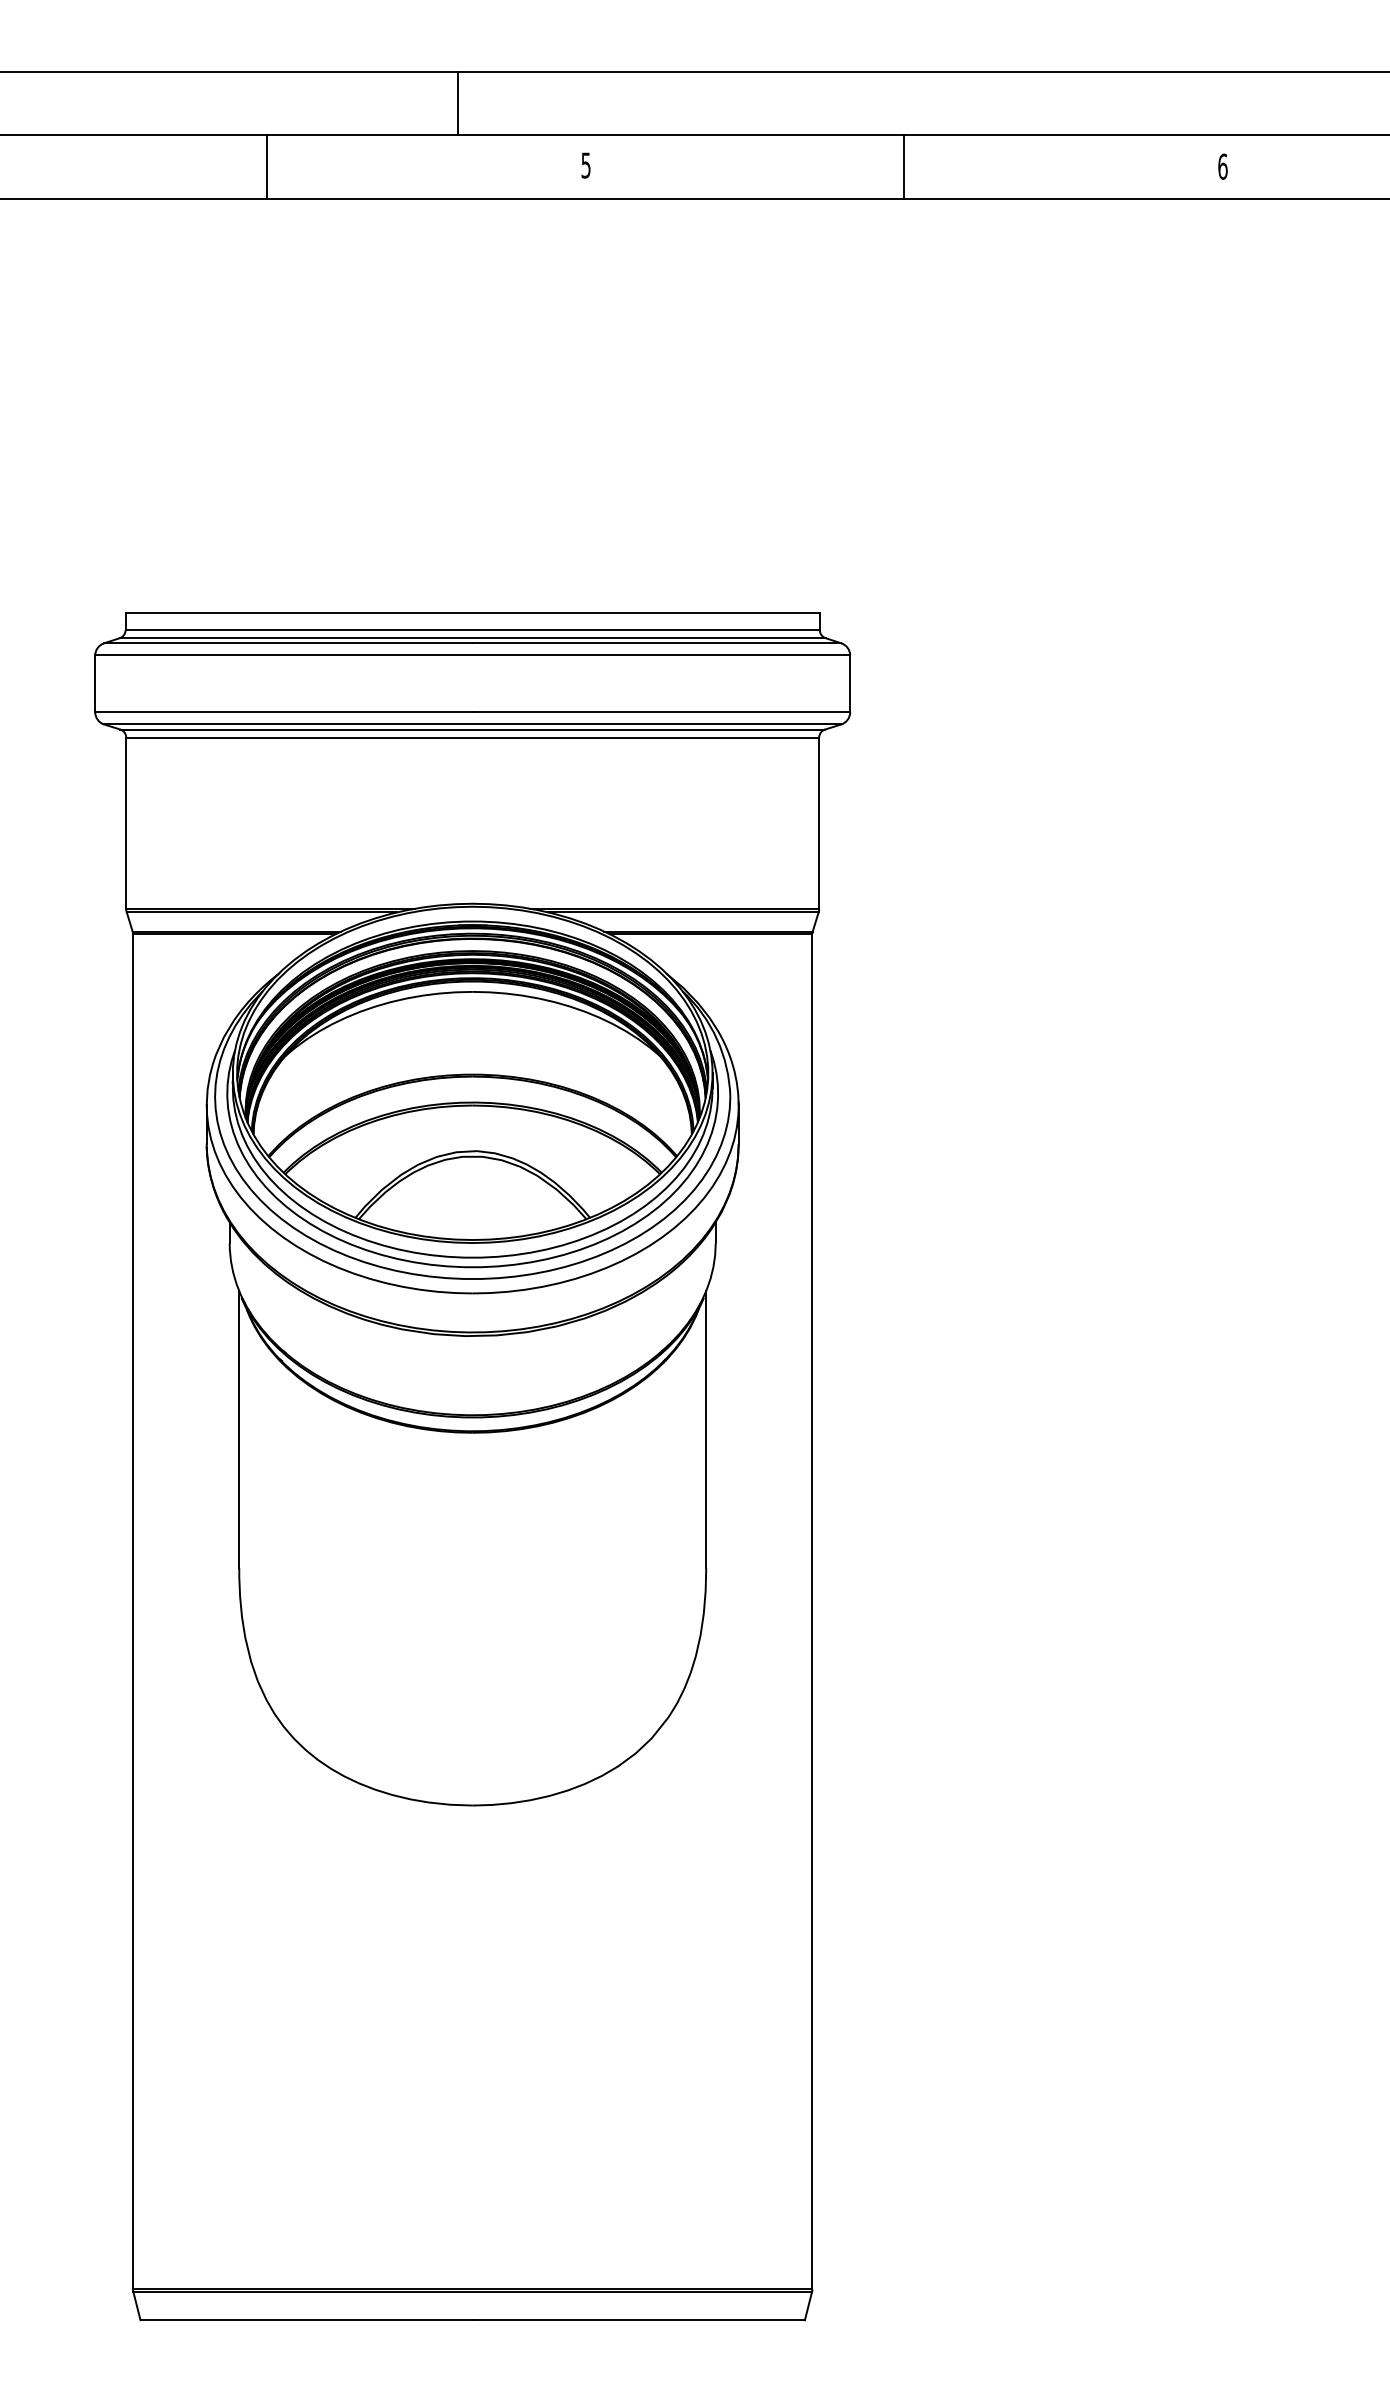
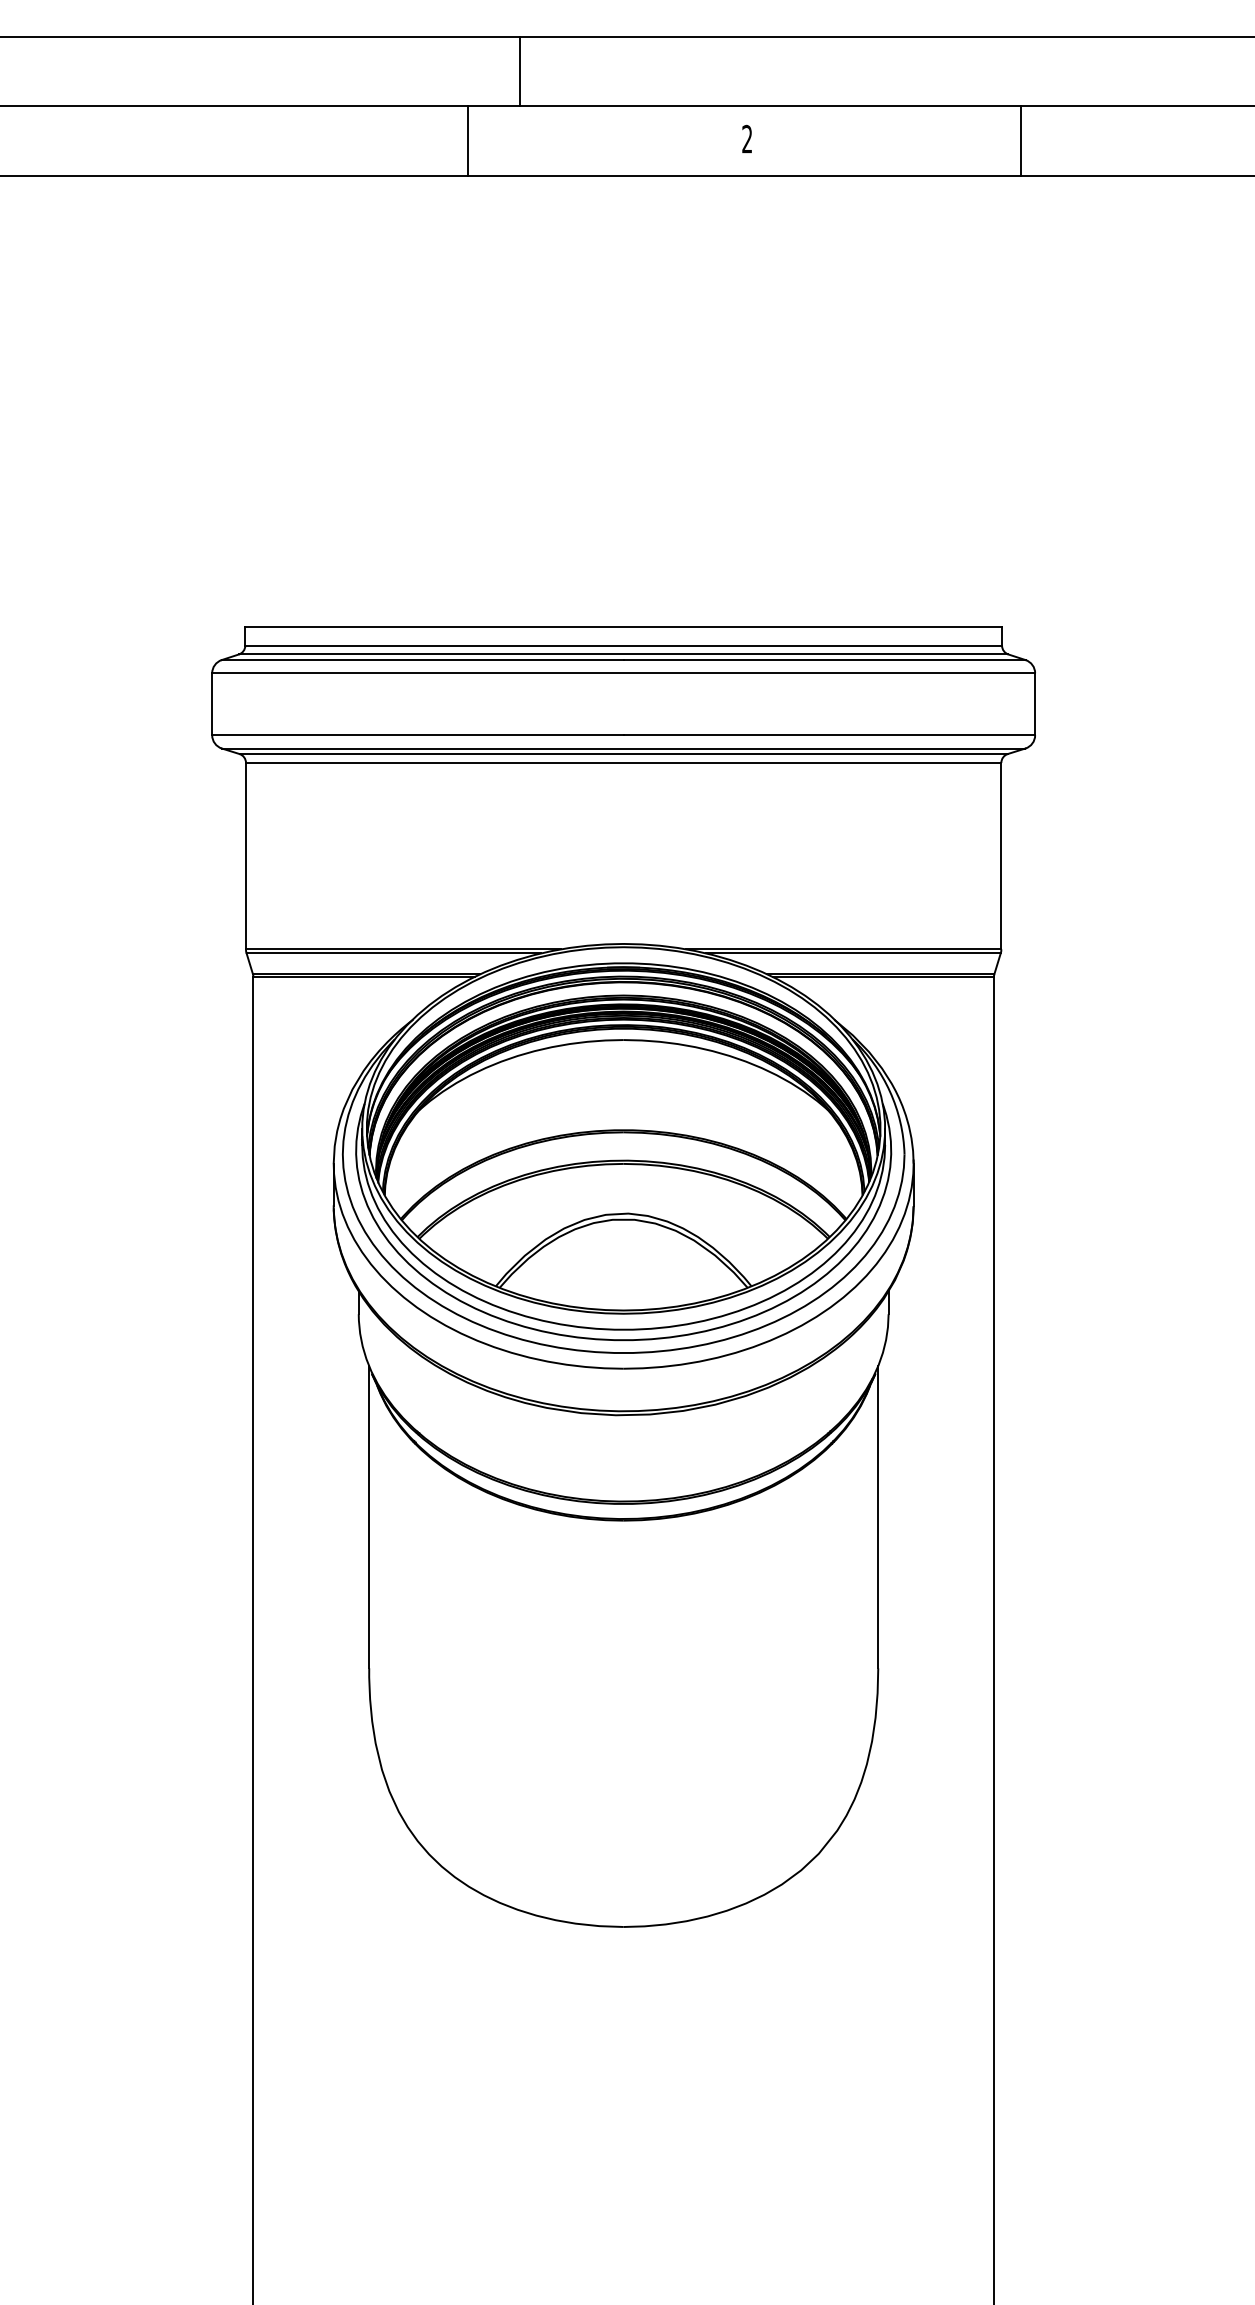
line: (458, 103) -> (519, 71), moved
text: (585, 165) -> (746, 139), 5 -> 2
line: (267, 167) -> (468, 141), moved
line: (904, 167) -> (1021, 141), moved

